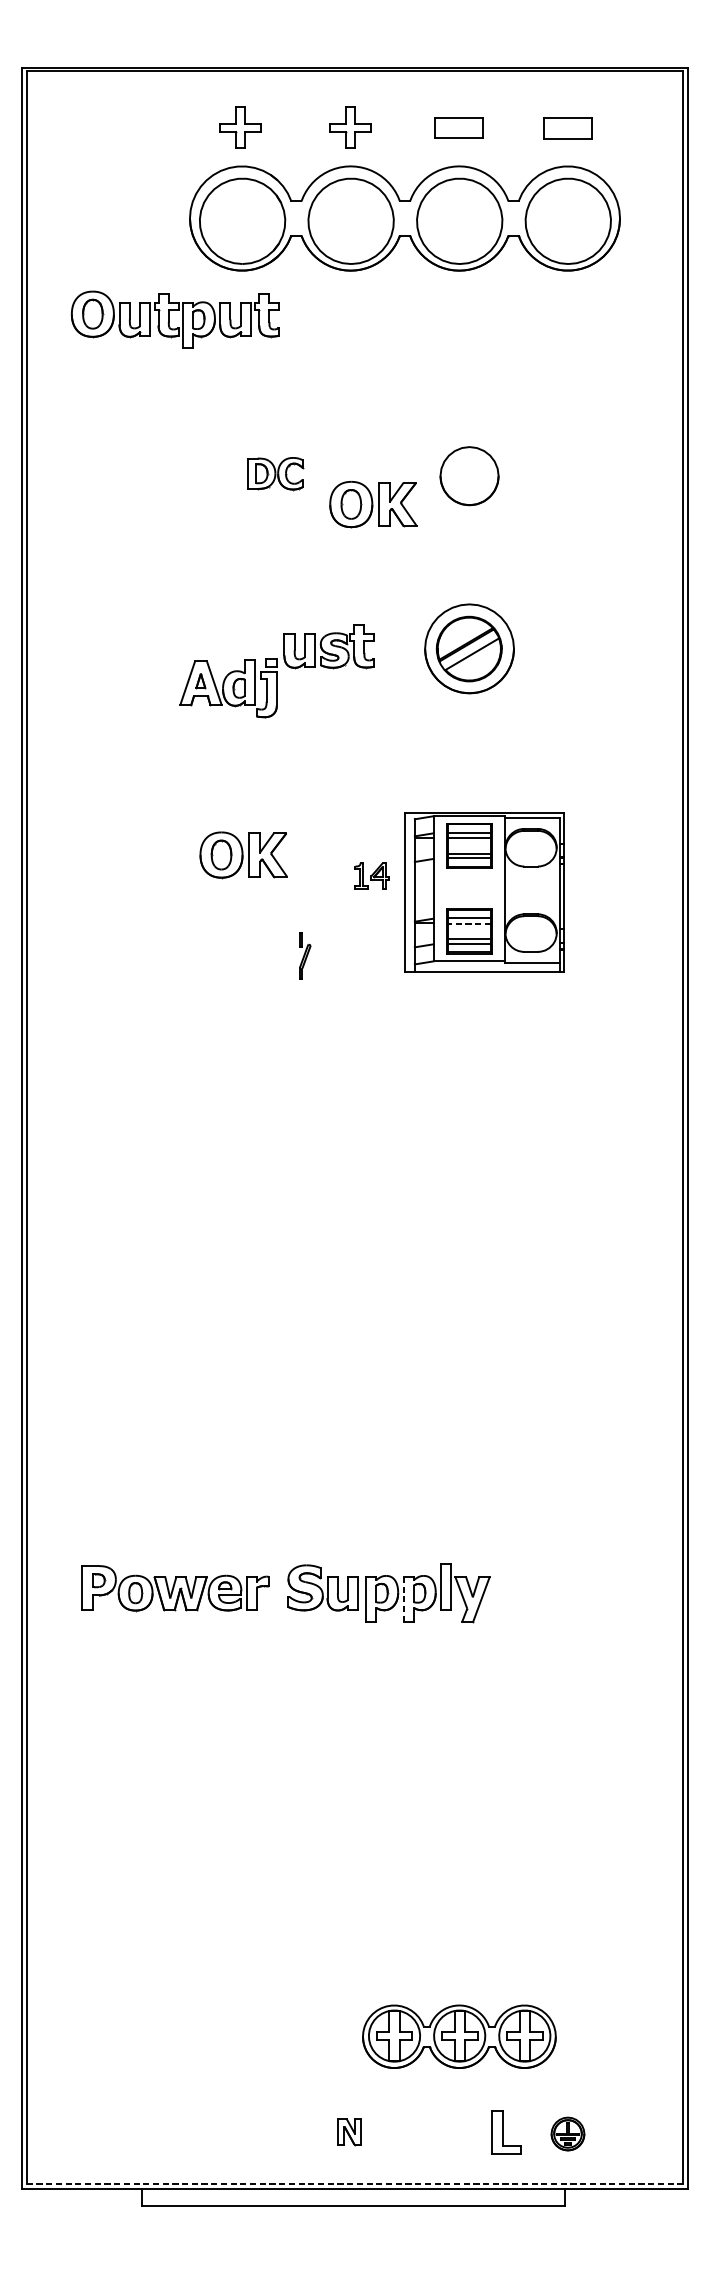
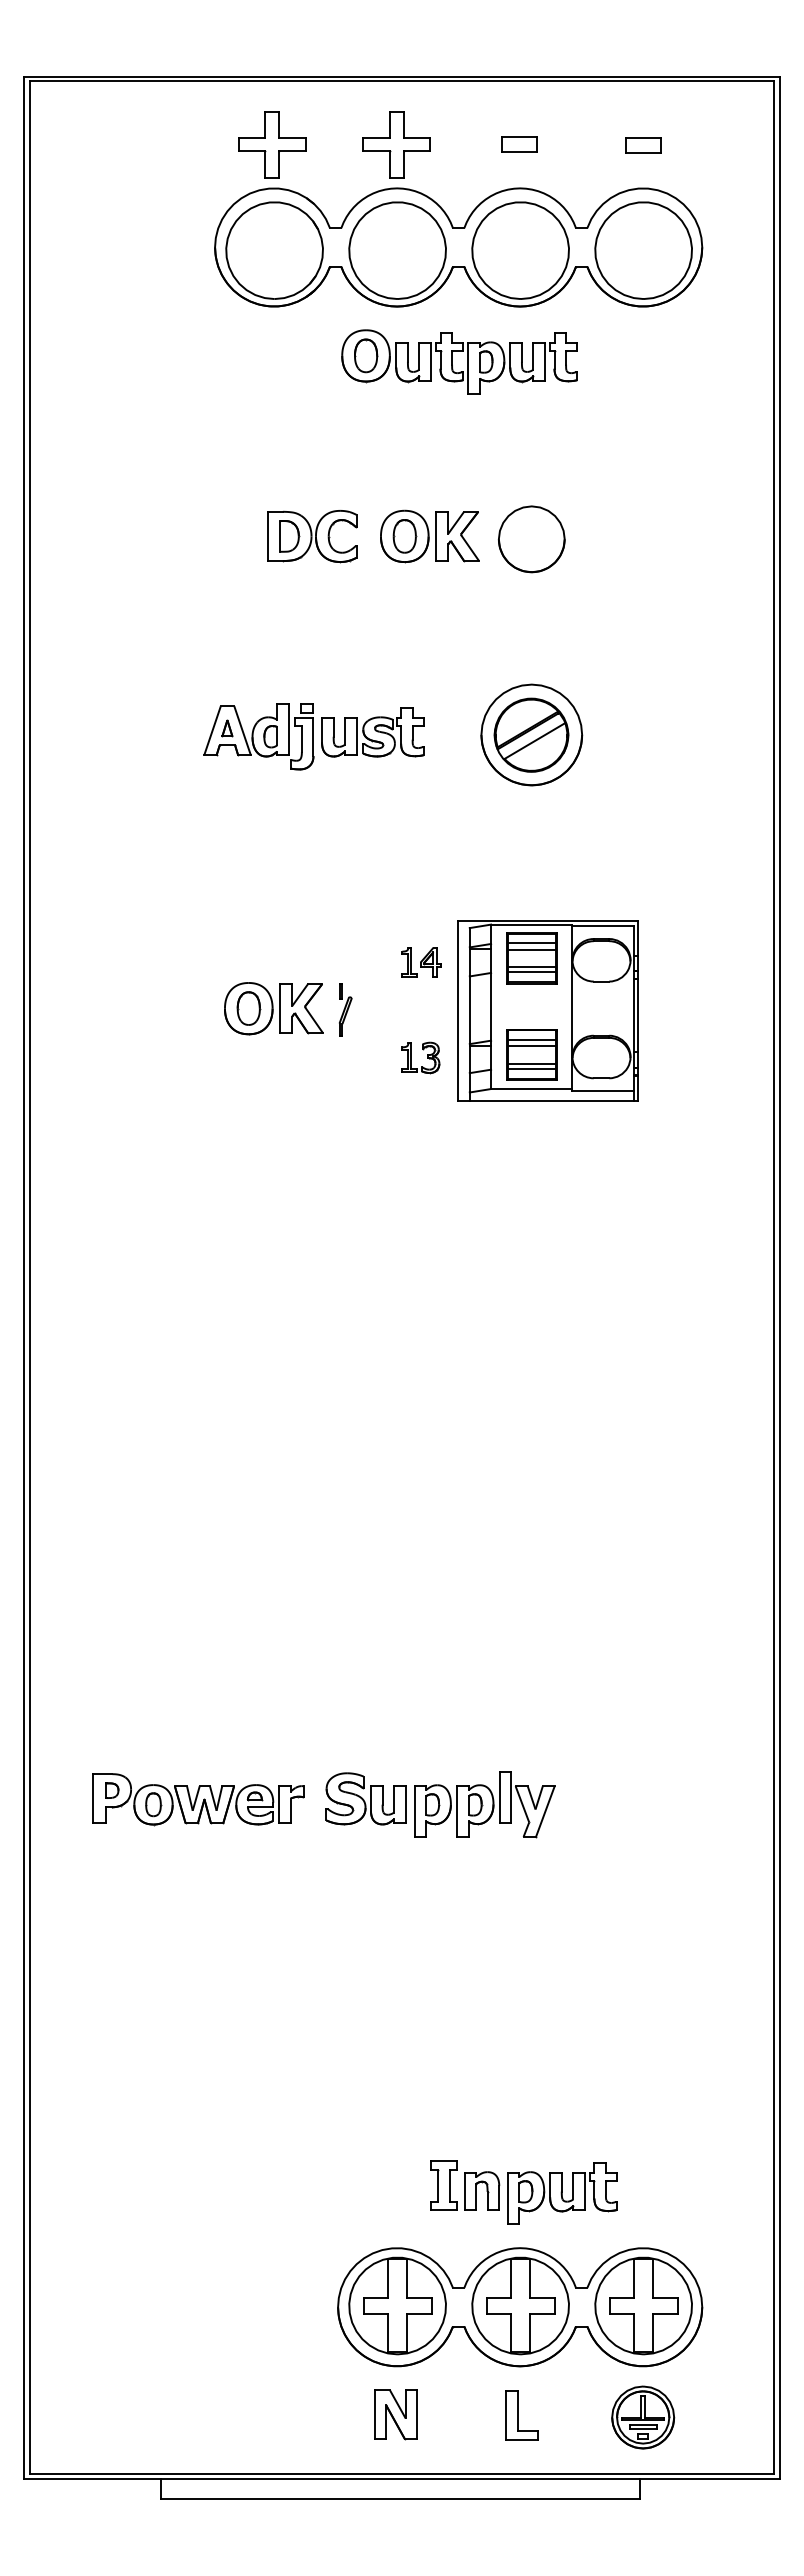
part: (240, 127) -> (272, 144), size x1.43
part: (350, 127) -> (396, 144), size x1.43
part: (458, 127) -> (519, 144), size x0.62
part: (568, 128) -> (643, 145), size x0.62
part: (169, 319) -> (452, 361), moved
part: (275, 473) -> (312, 536), size x1.43
part: (373, 504) -> (429, 536), moved
part: (228, 688) -> (258, 736), moved
part: (243, 854) -> (273, 1008), moved
part: (372, 876) -> (421, 962), moved
line: (469, 923) -> (531, 1046), dashed -> solid
part: (377, 933) -> (427, 1057), added
part: (305, 955) -> (345, 1009), moved
line: (403, 1599) -> (457, 1812), dashed -> solid
part: (462, 1935) -> (523, 2192), added
part: (459, 2036) -> (520, 2307), size x1.67
part: (349, 2131) -> (395, 2414), size x1.67
part: (506, 2132) -> (521, 2415), moved
part: (568, 2134) -> (643, 2417), size x1.67
line: (355, 2183) -> (402, 2473), dashed -> solid

